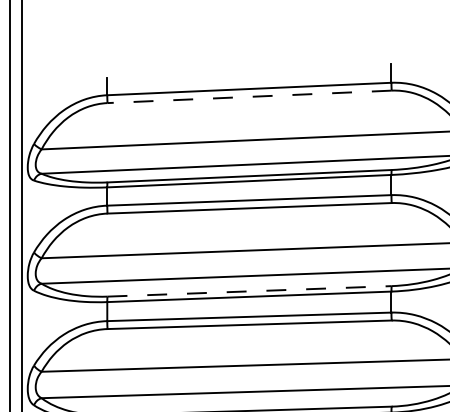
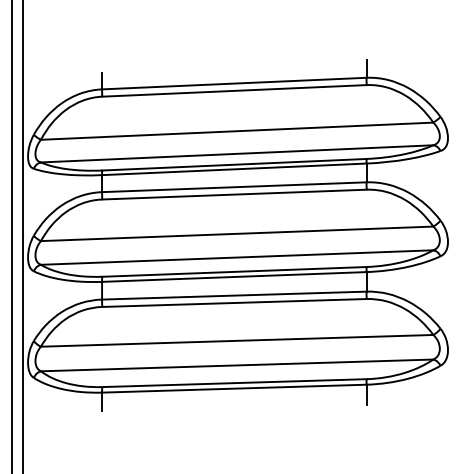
line: (249, 96) -> (234, 90), dashed -> solid
line: (250, 290) -> (235, 271), dashed -> solid

